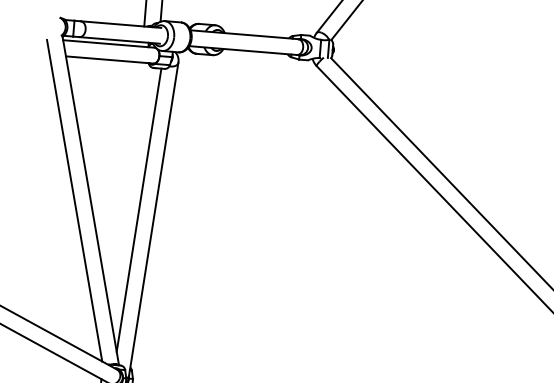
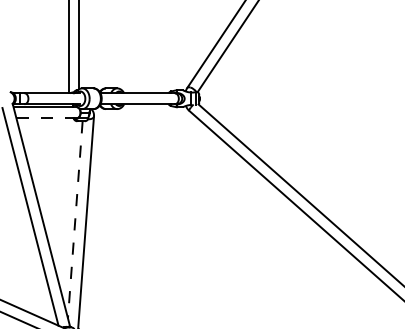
line: (110, 60) -> (47, 118), solid -> dashed
line: (139, 209) -> (75, 219), solid -> dashed

